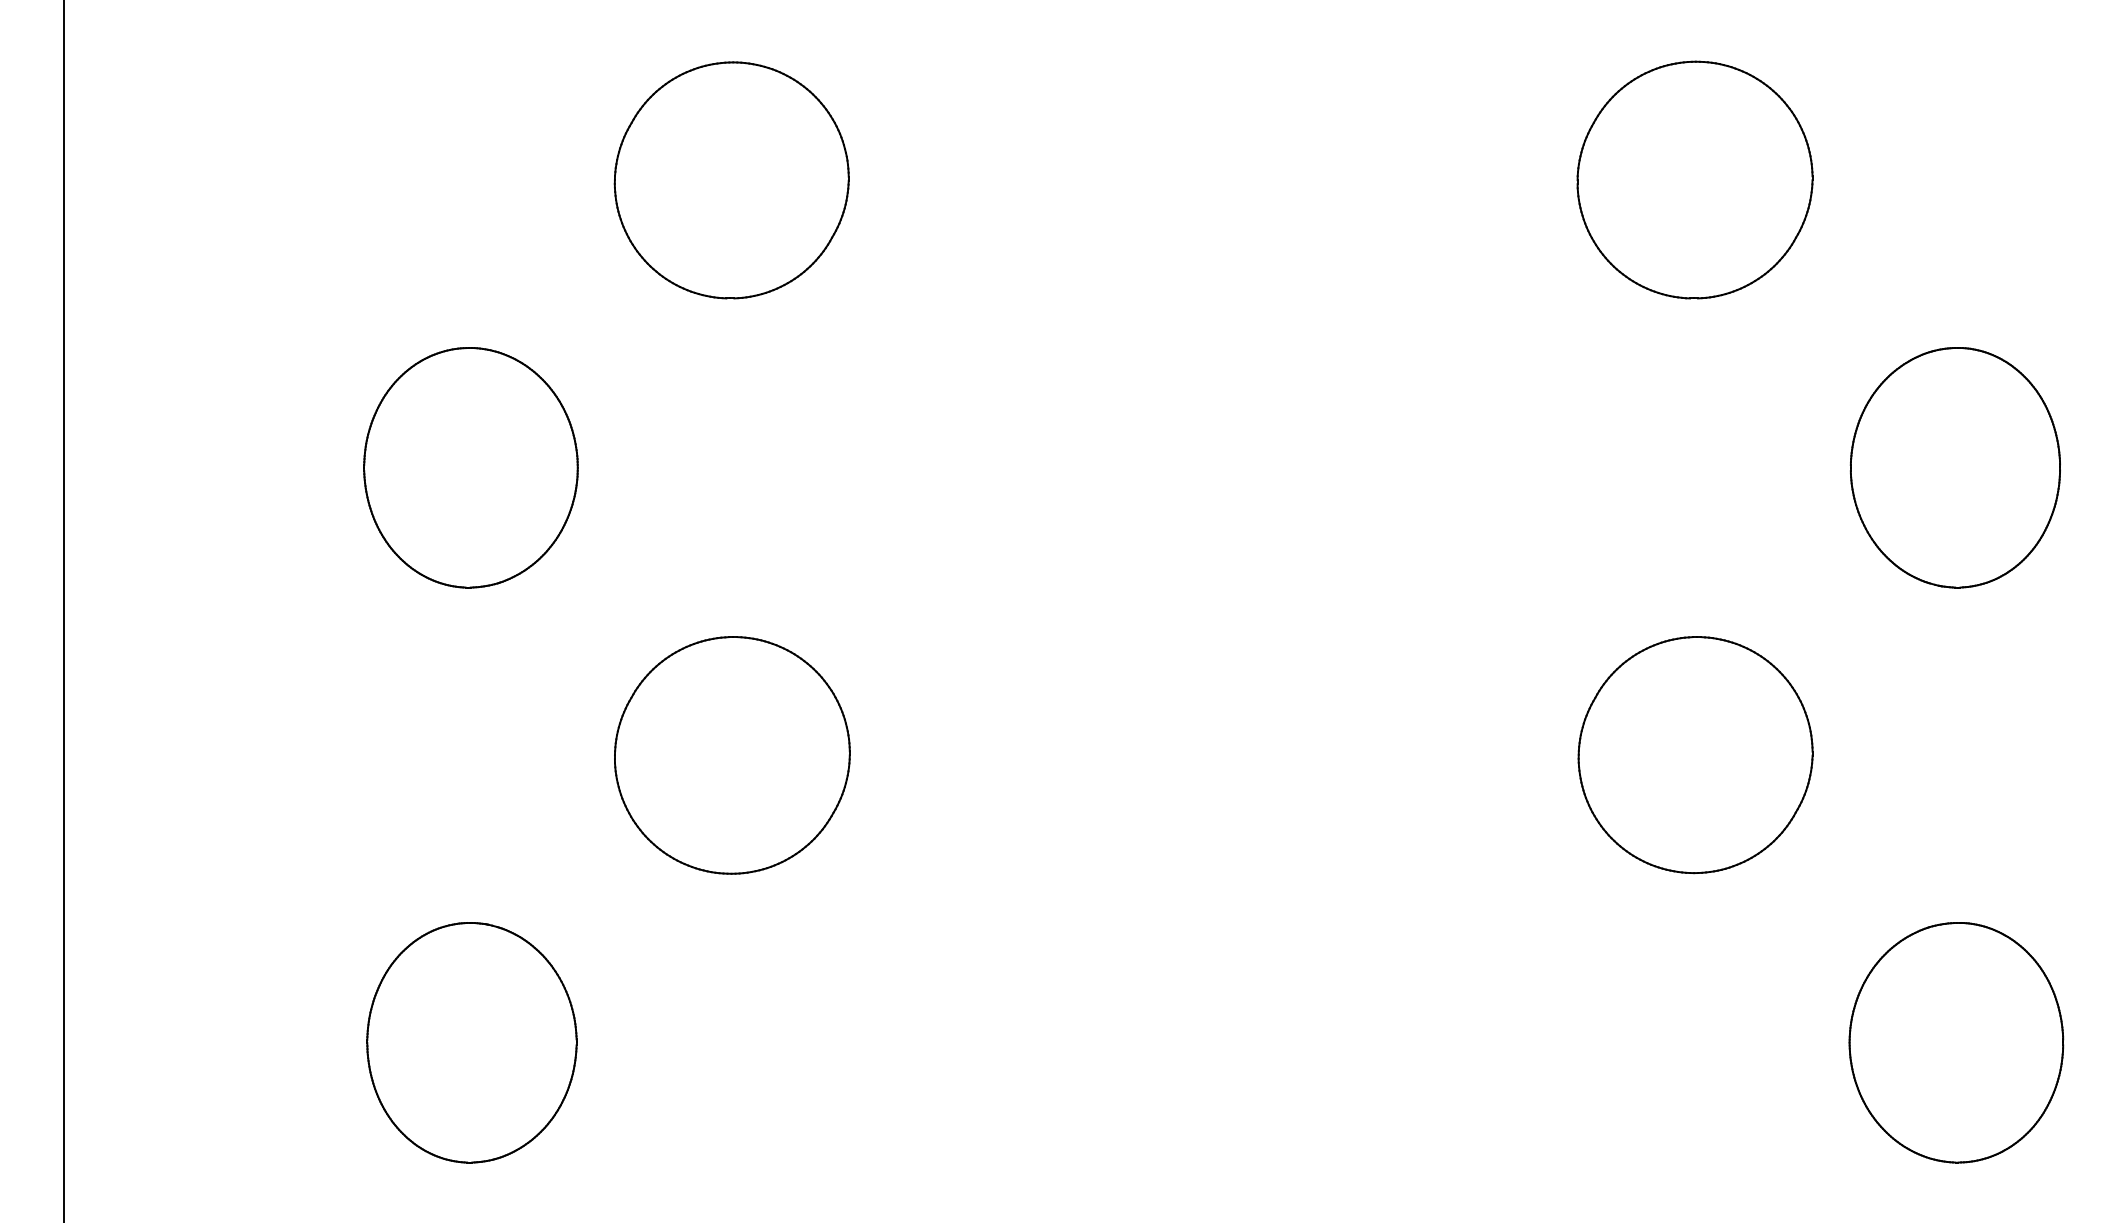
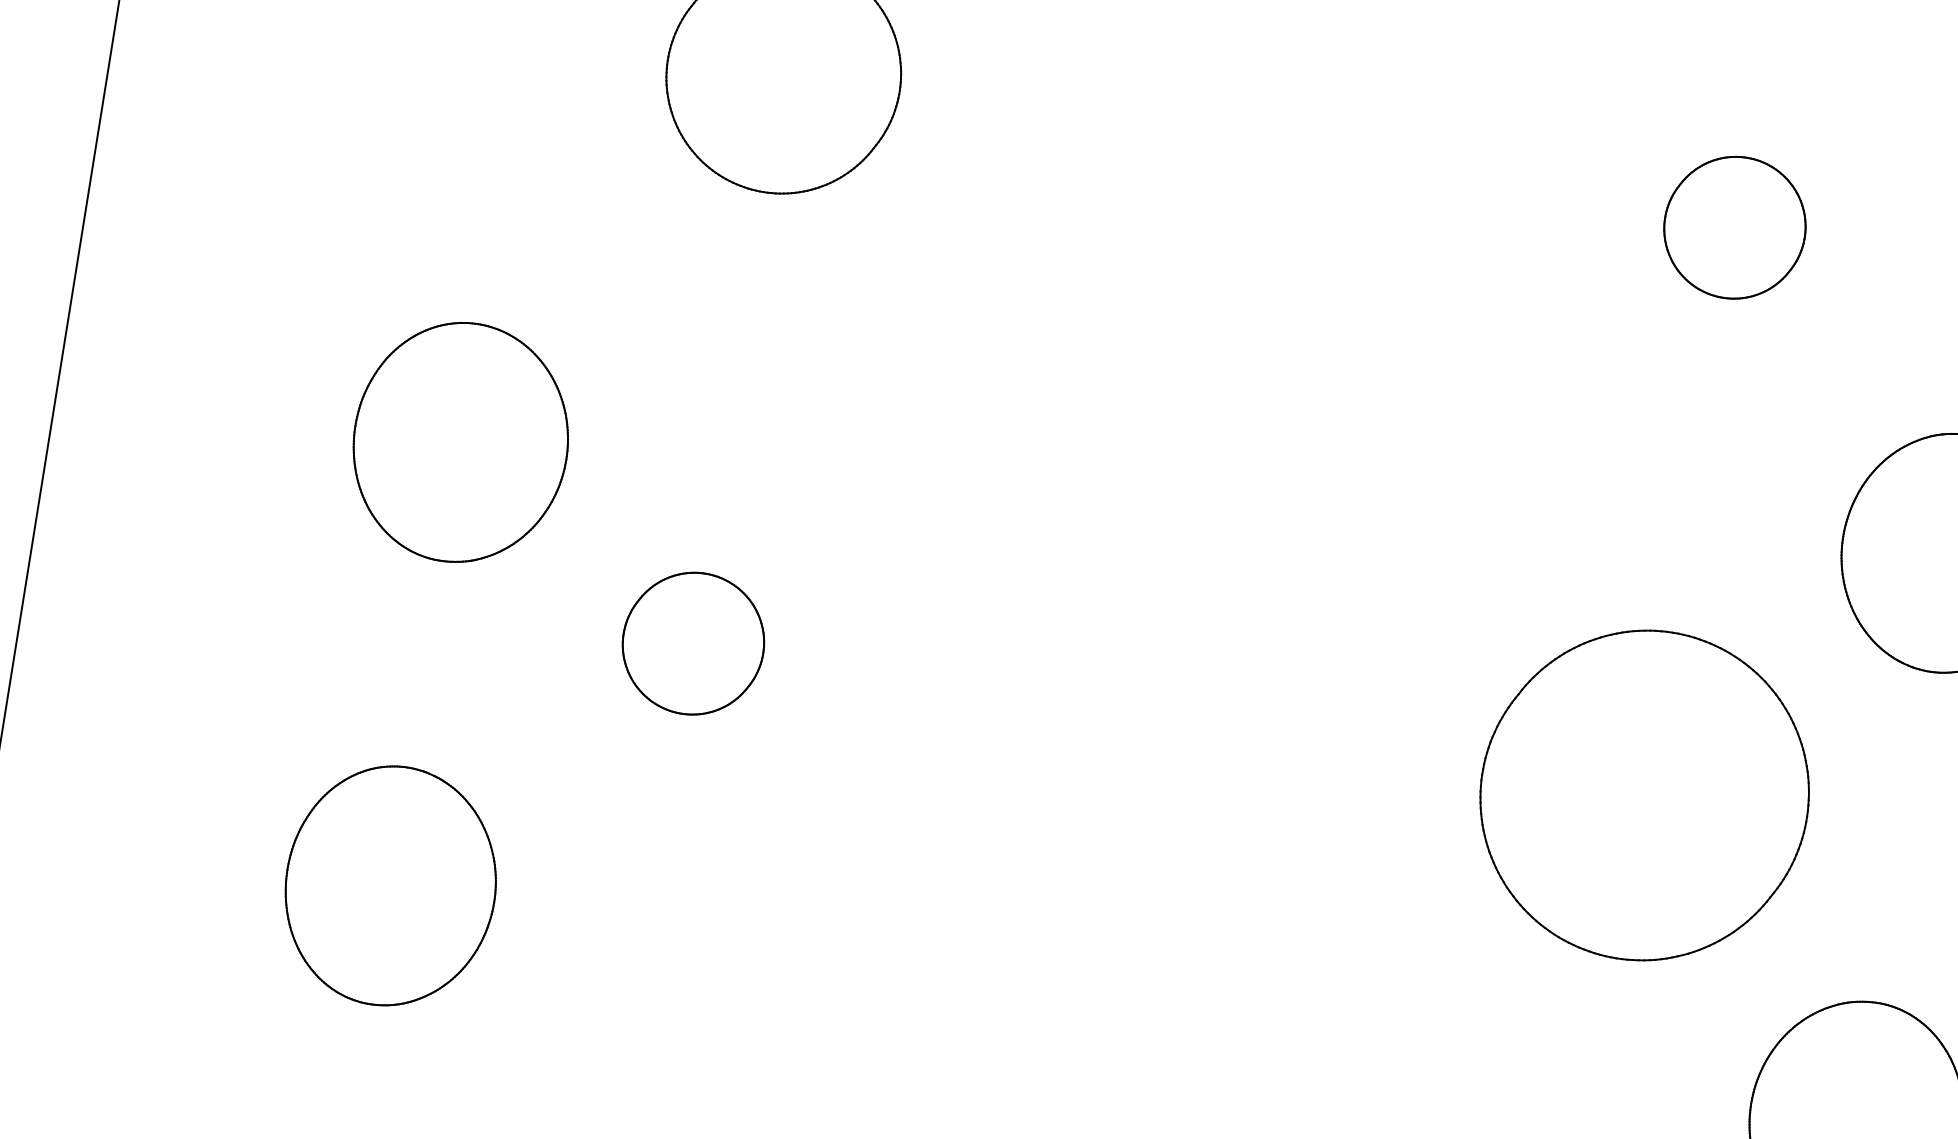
part: (1694, 179) -> (1734, 227), size x0.6
part: (470, 467) -> (460, 442), moved
part: (732, 755) -> (693, 643), size x0.6
part: (1695, 755) -> (1644, 796), size x1.4

